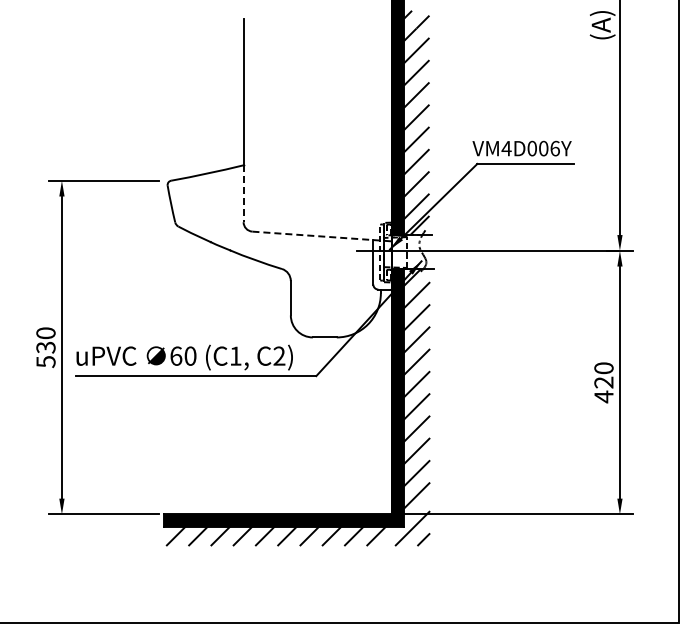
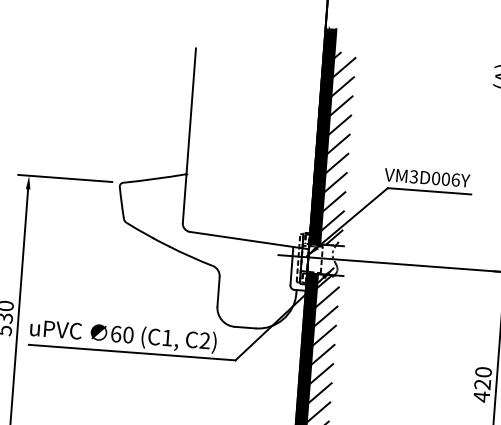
text: (506, 148) -> (413, 176), VM4D006Y -> VM3D006Y
line: (243, 194) -> (184, 199), dashed -> solid
line: (322, 236) -> (249, 240), dashed -> solid

